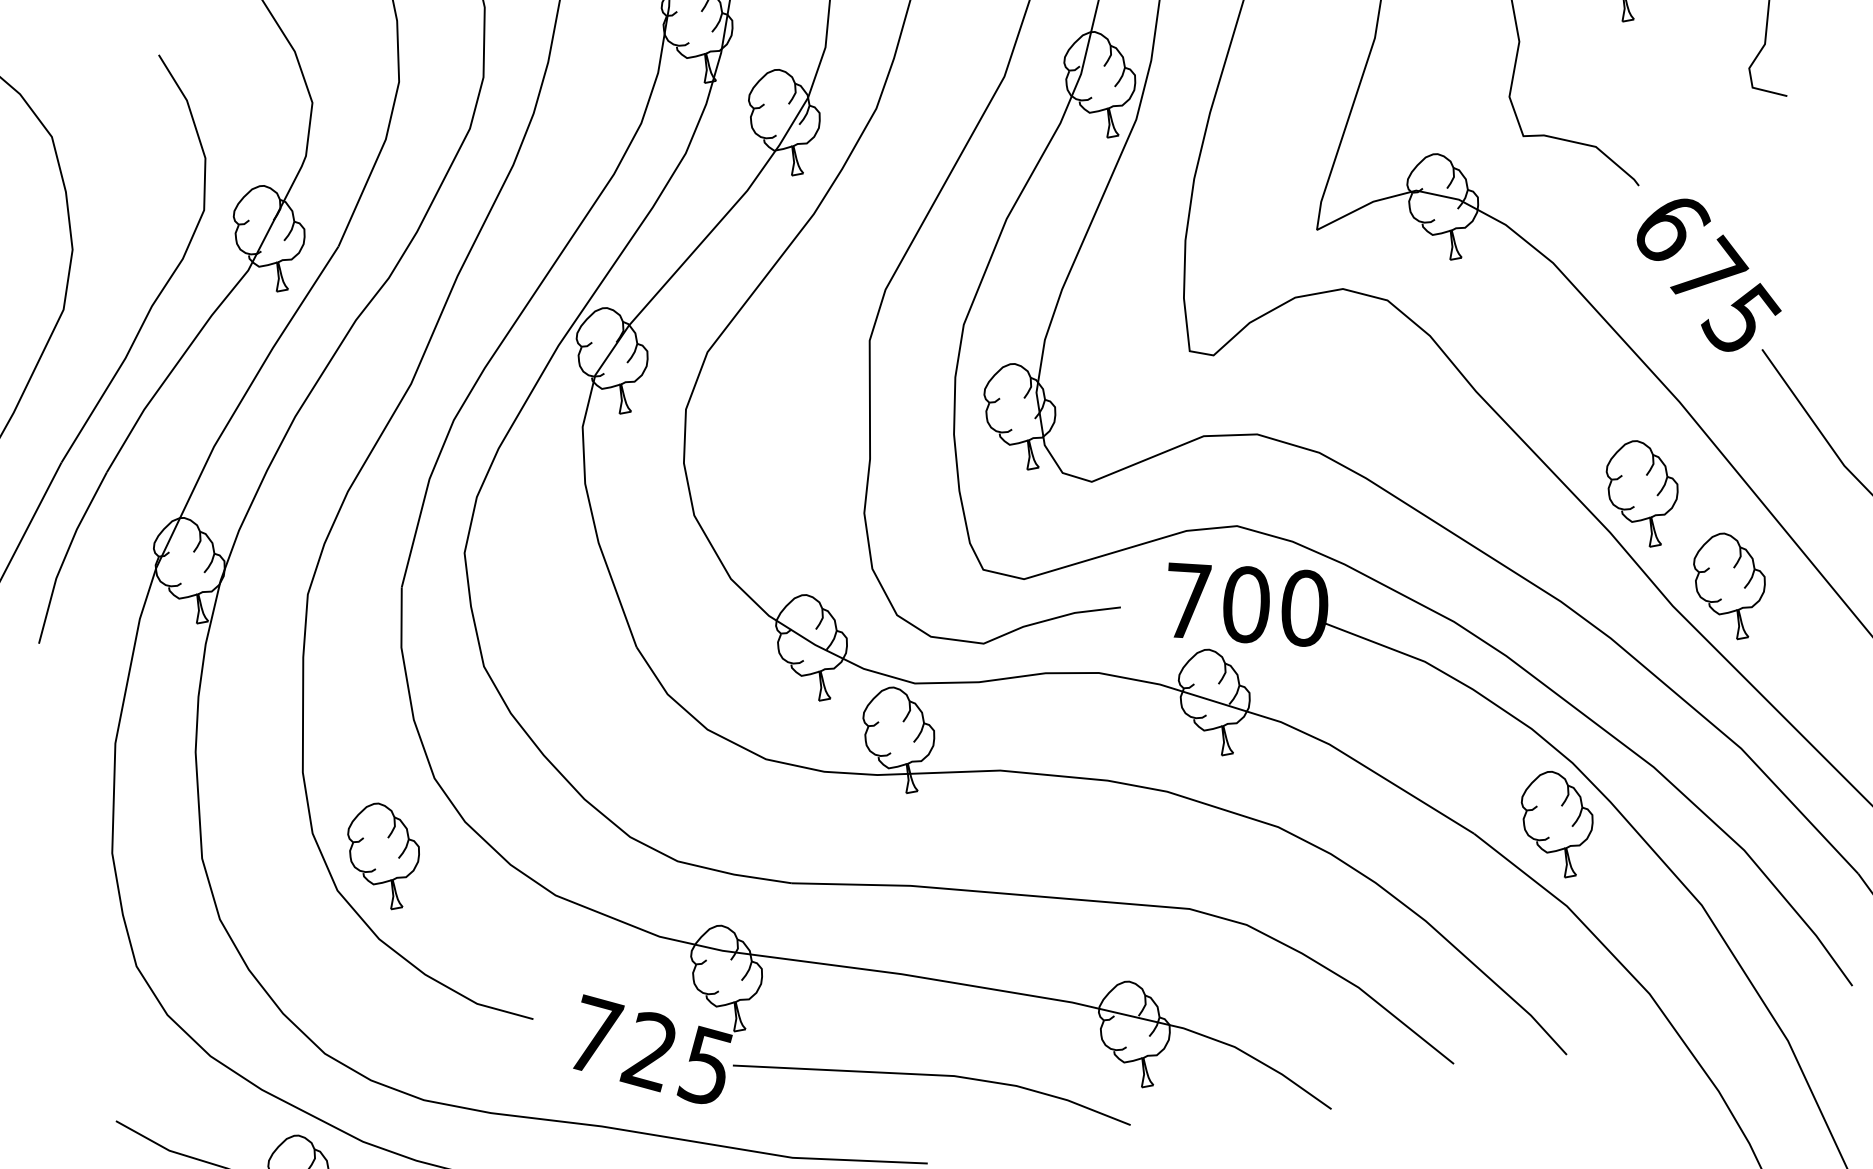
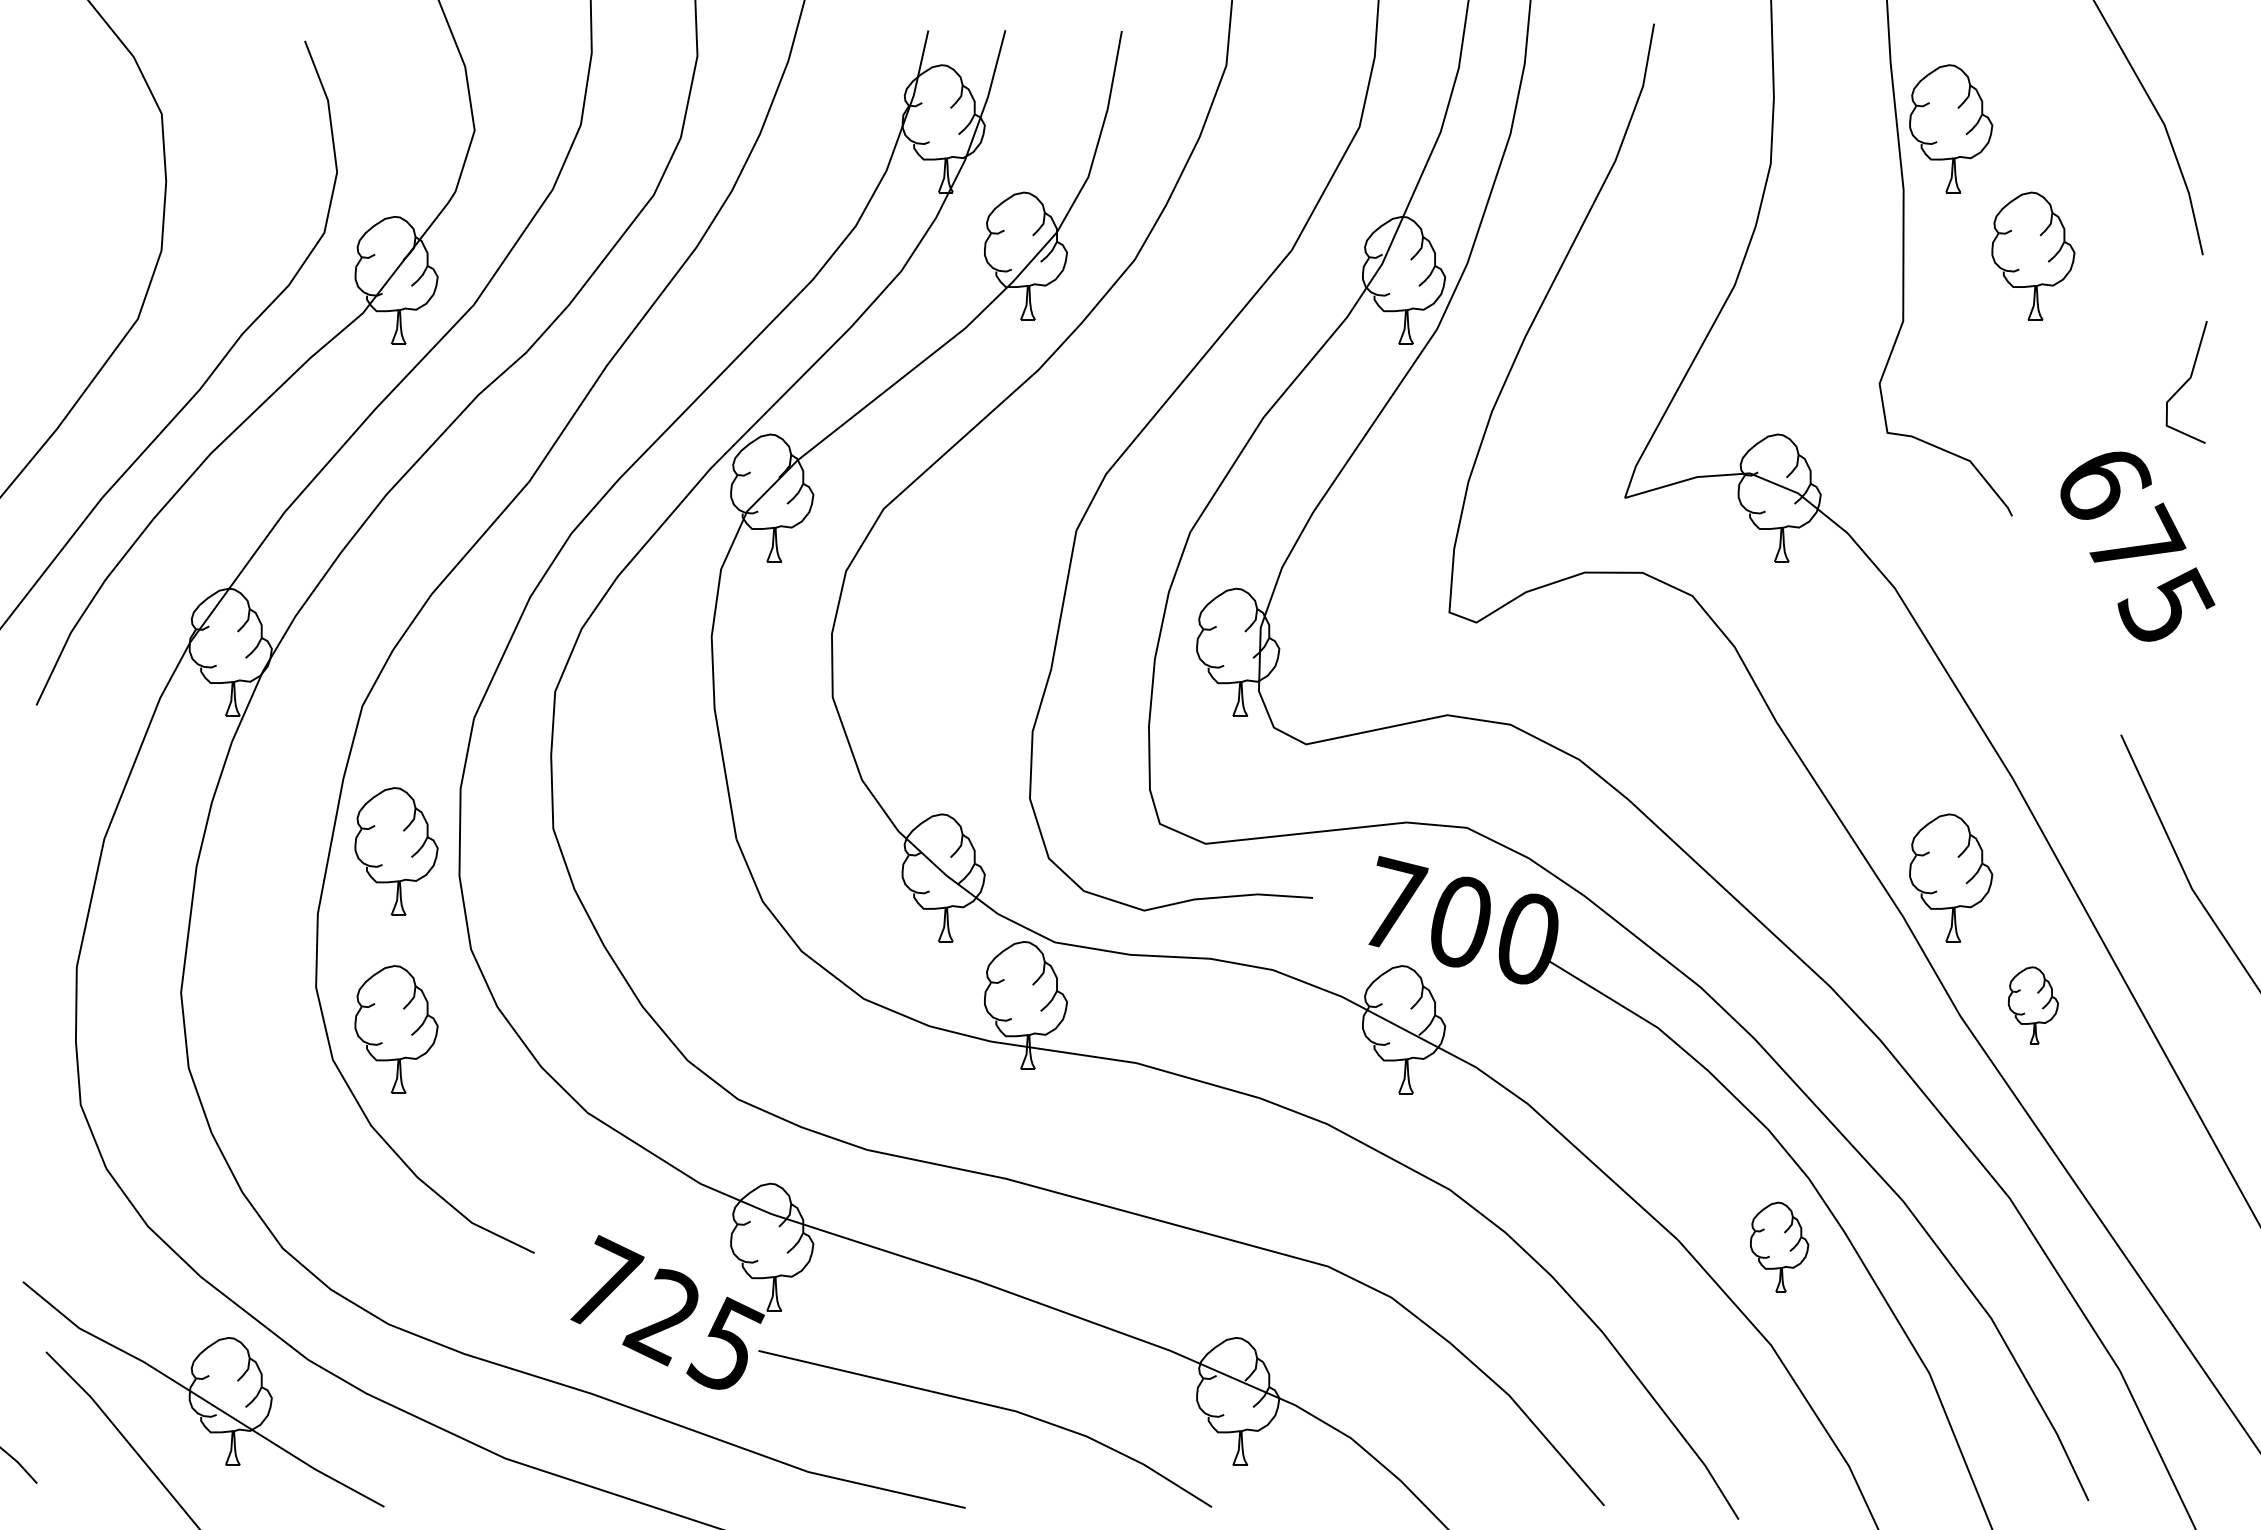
text: (1708, 274) -> (2137, 546), moved
part: (1731, 585) -> (2033, 1005), size x0.6
part: (358, 709) -> (396, 851), added
part: (1558, 823) -> (1779, 1246), size x0.7

